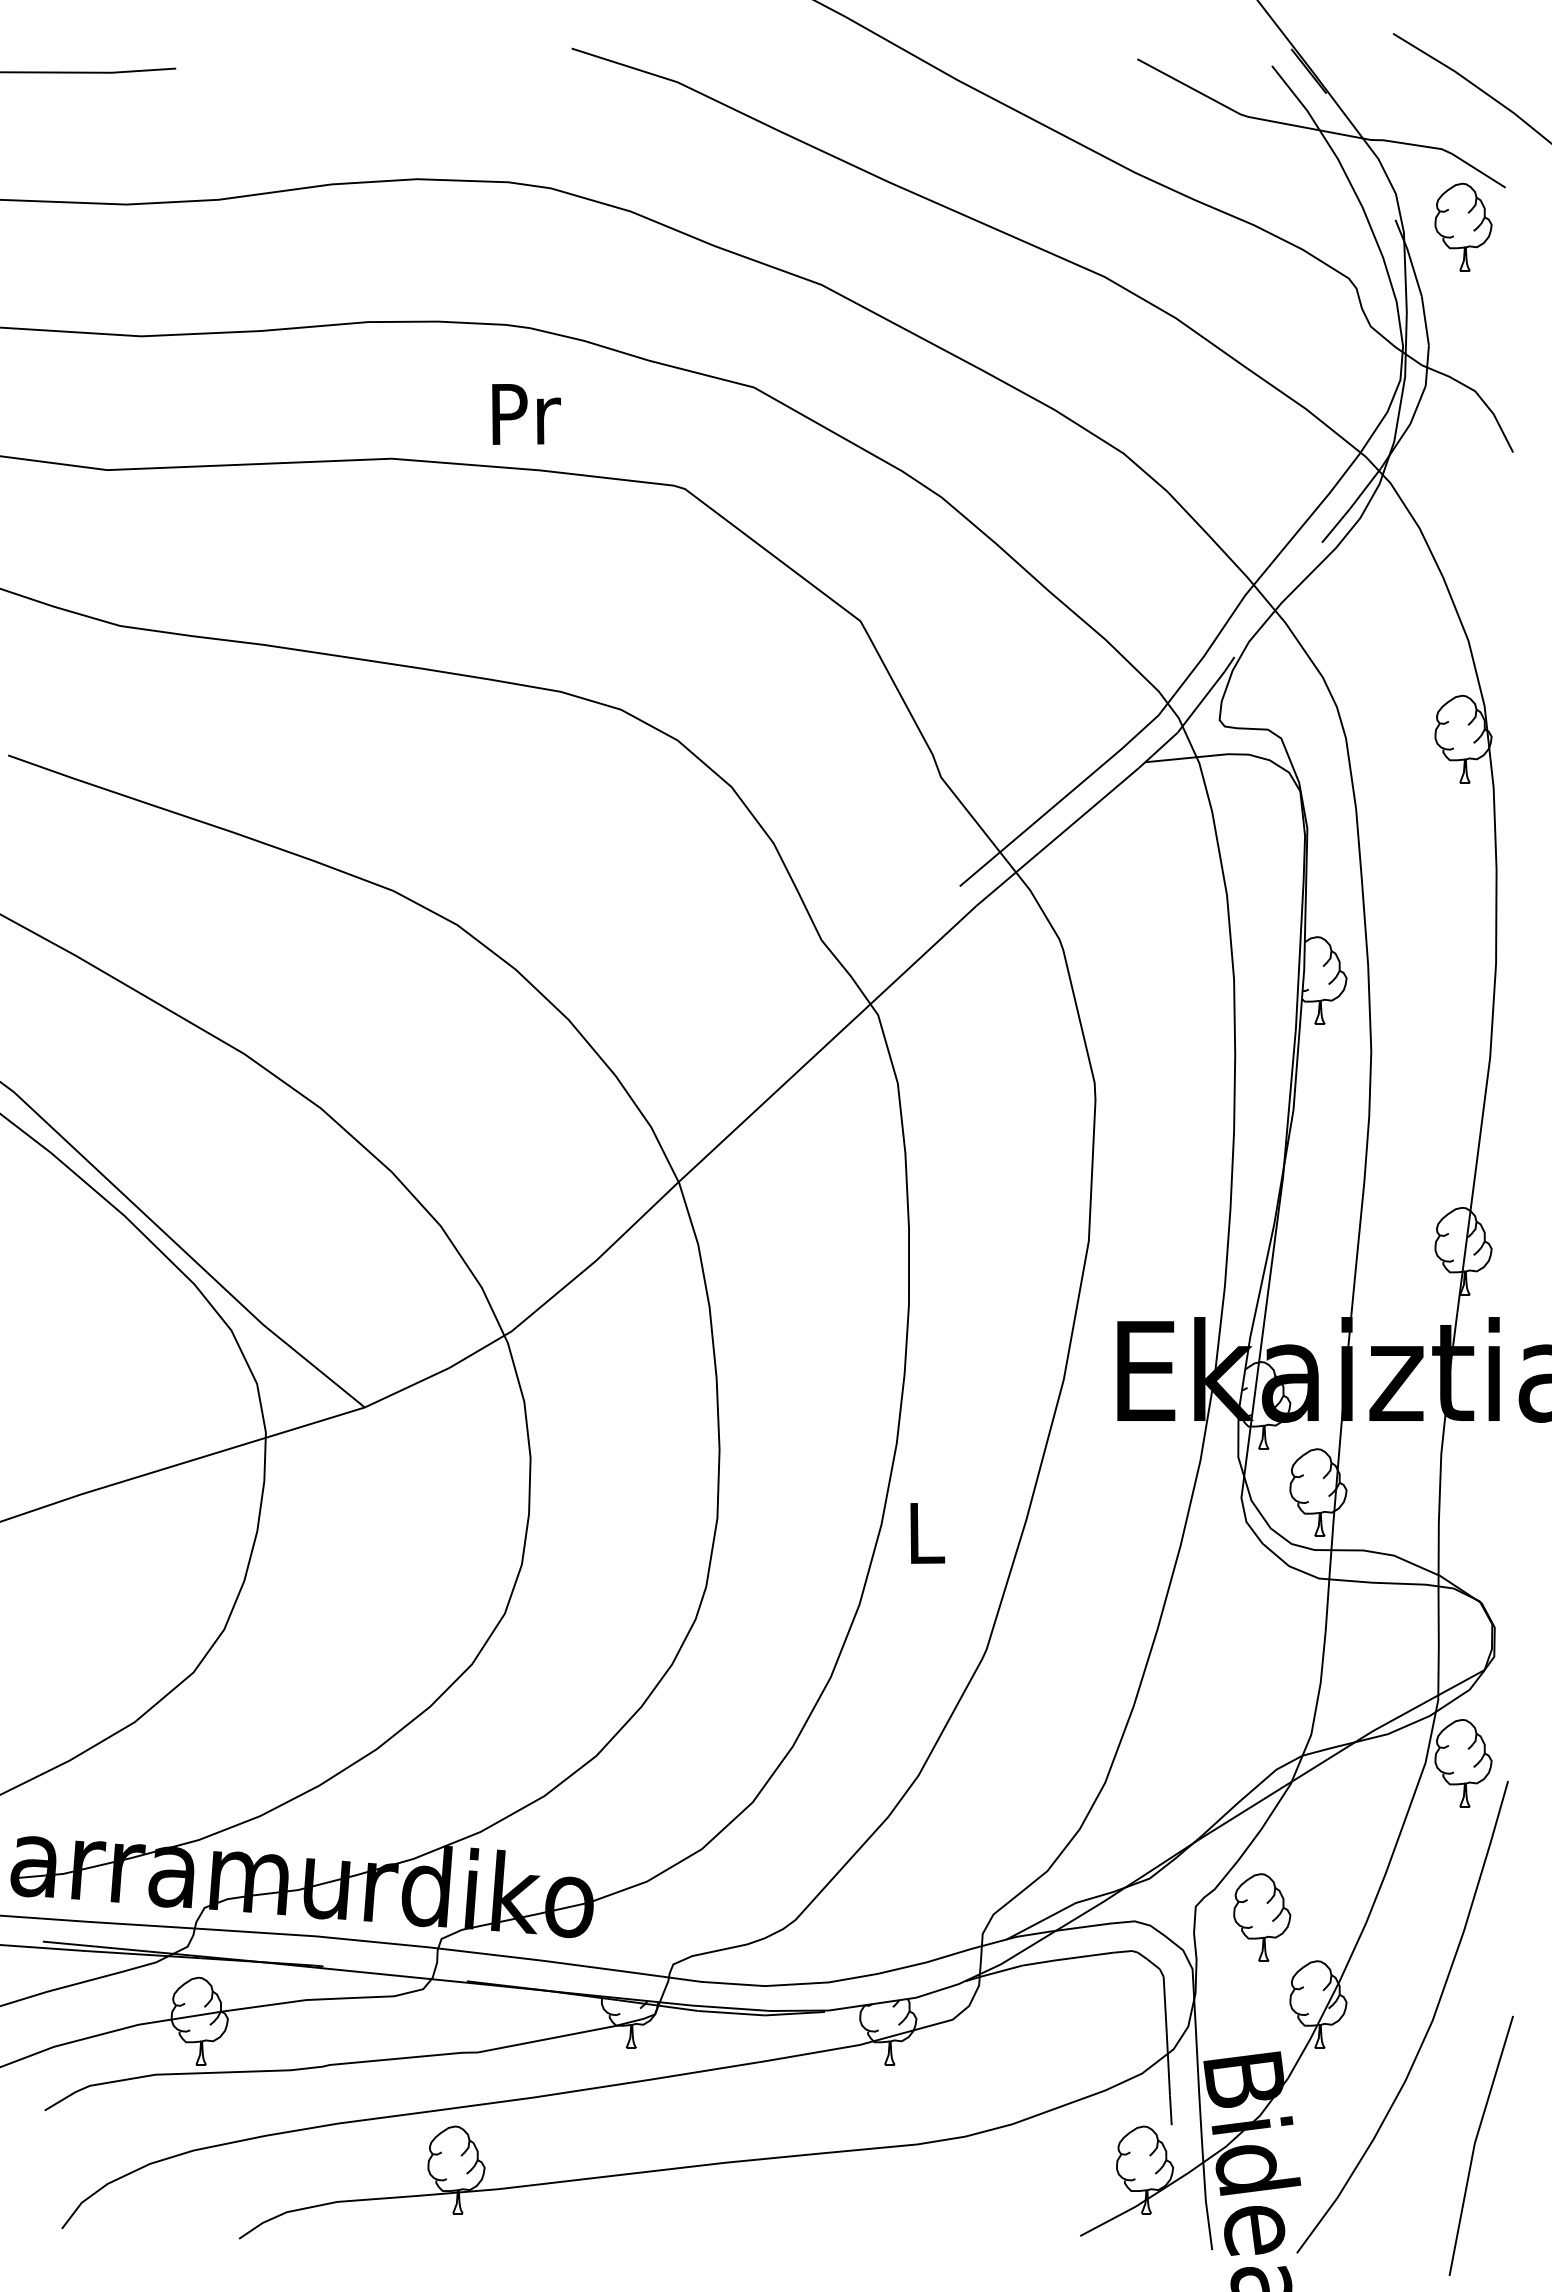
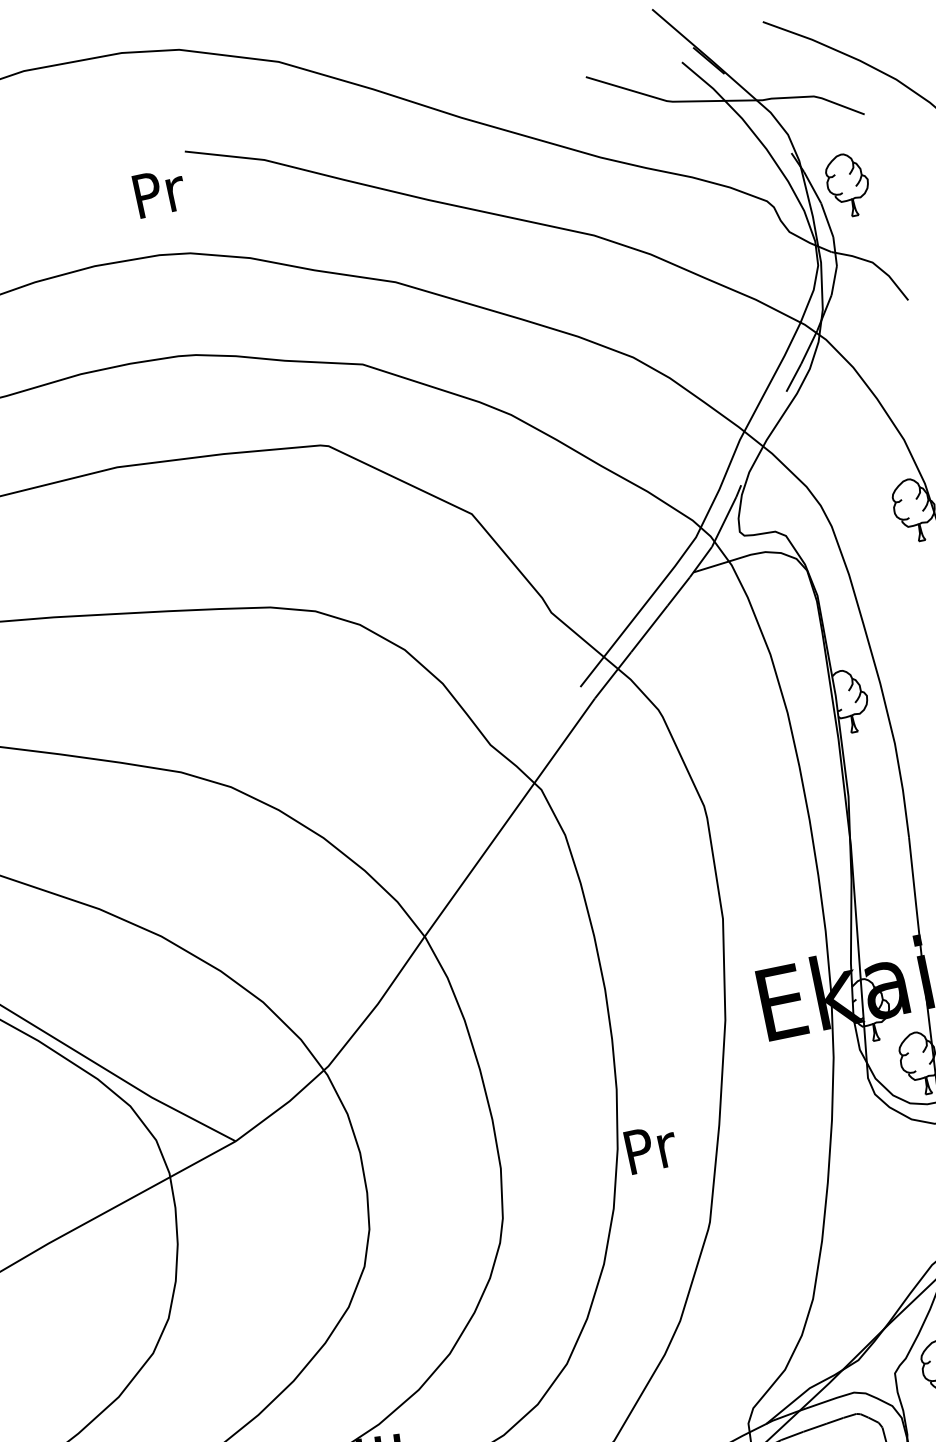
part: (1463, 226) -> (848, 184), moved
text: (526, 414) -> (160, 192), moved
text: (927, 1533) -> (651, 1148), L -> Pr

